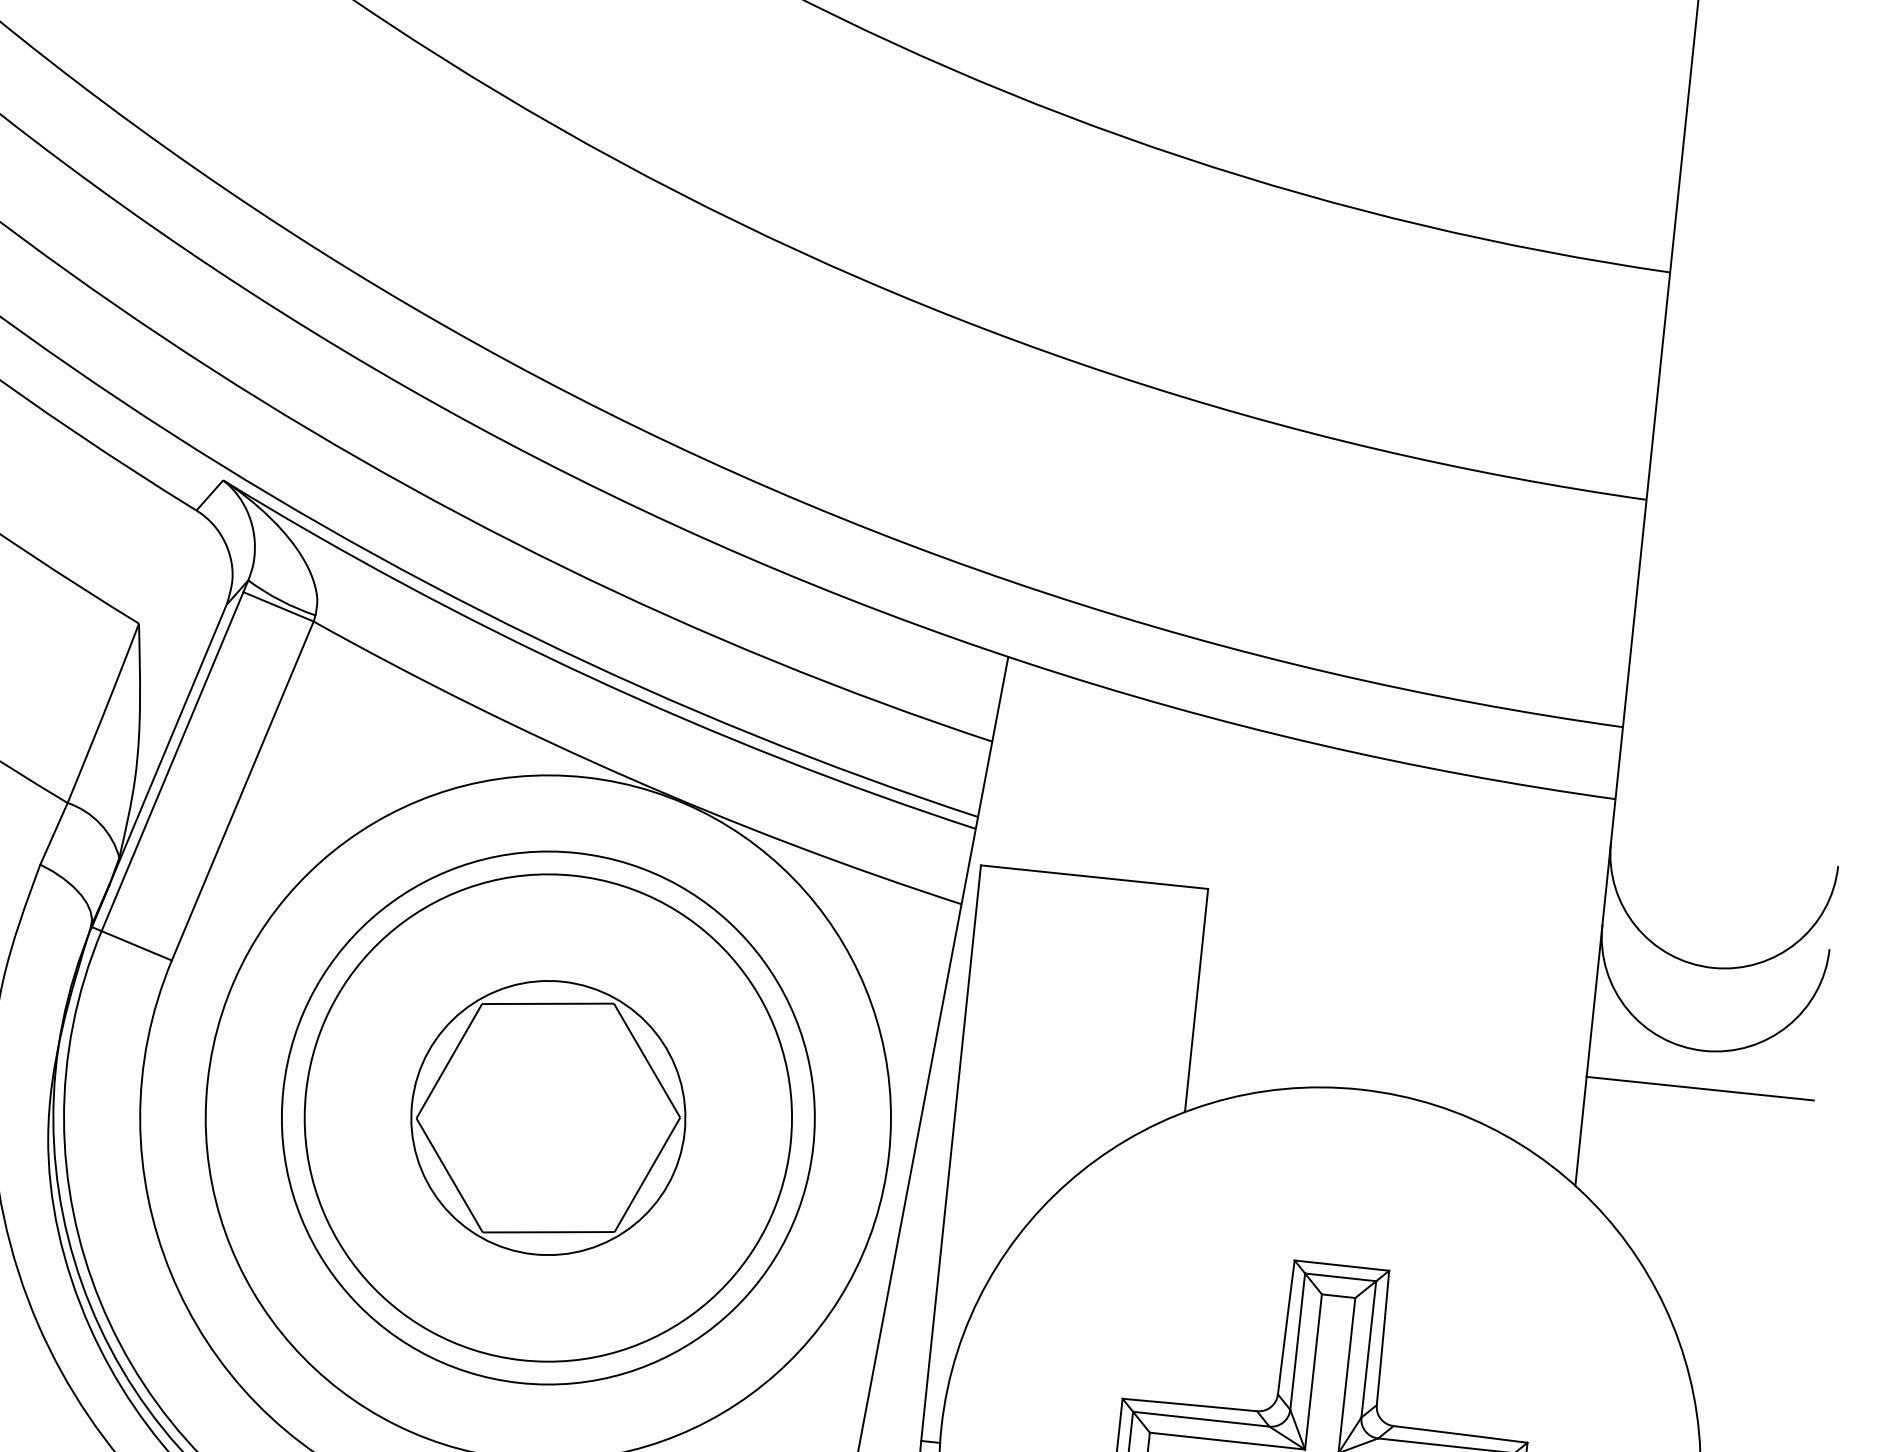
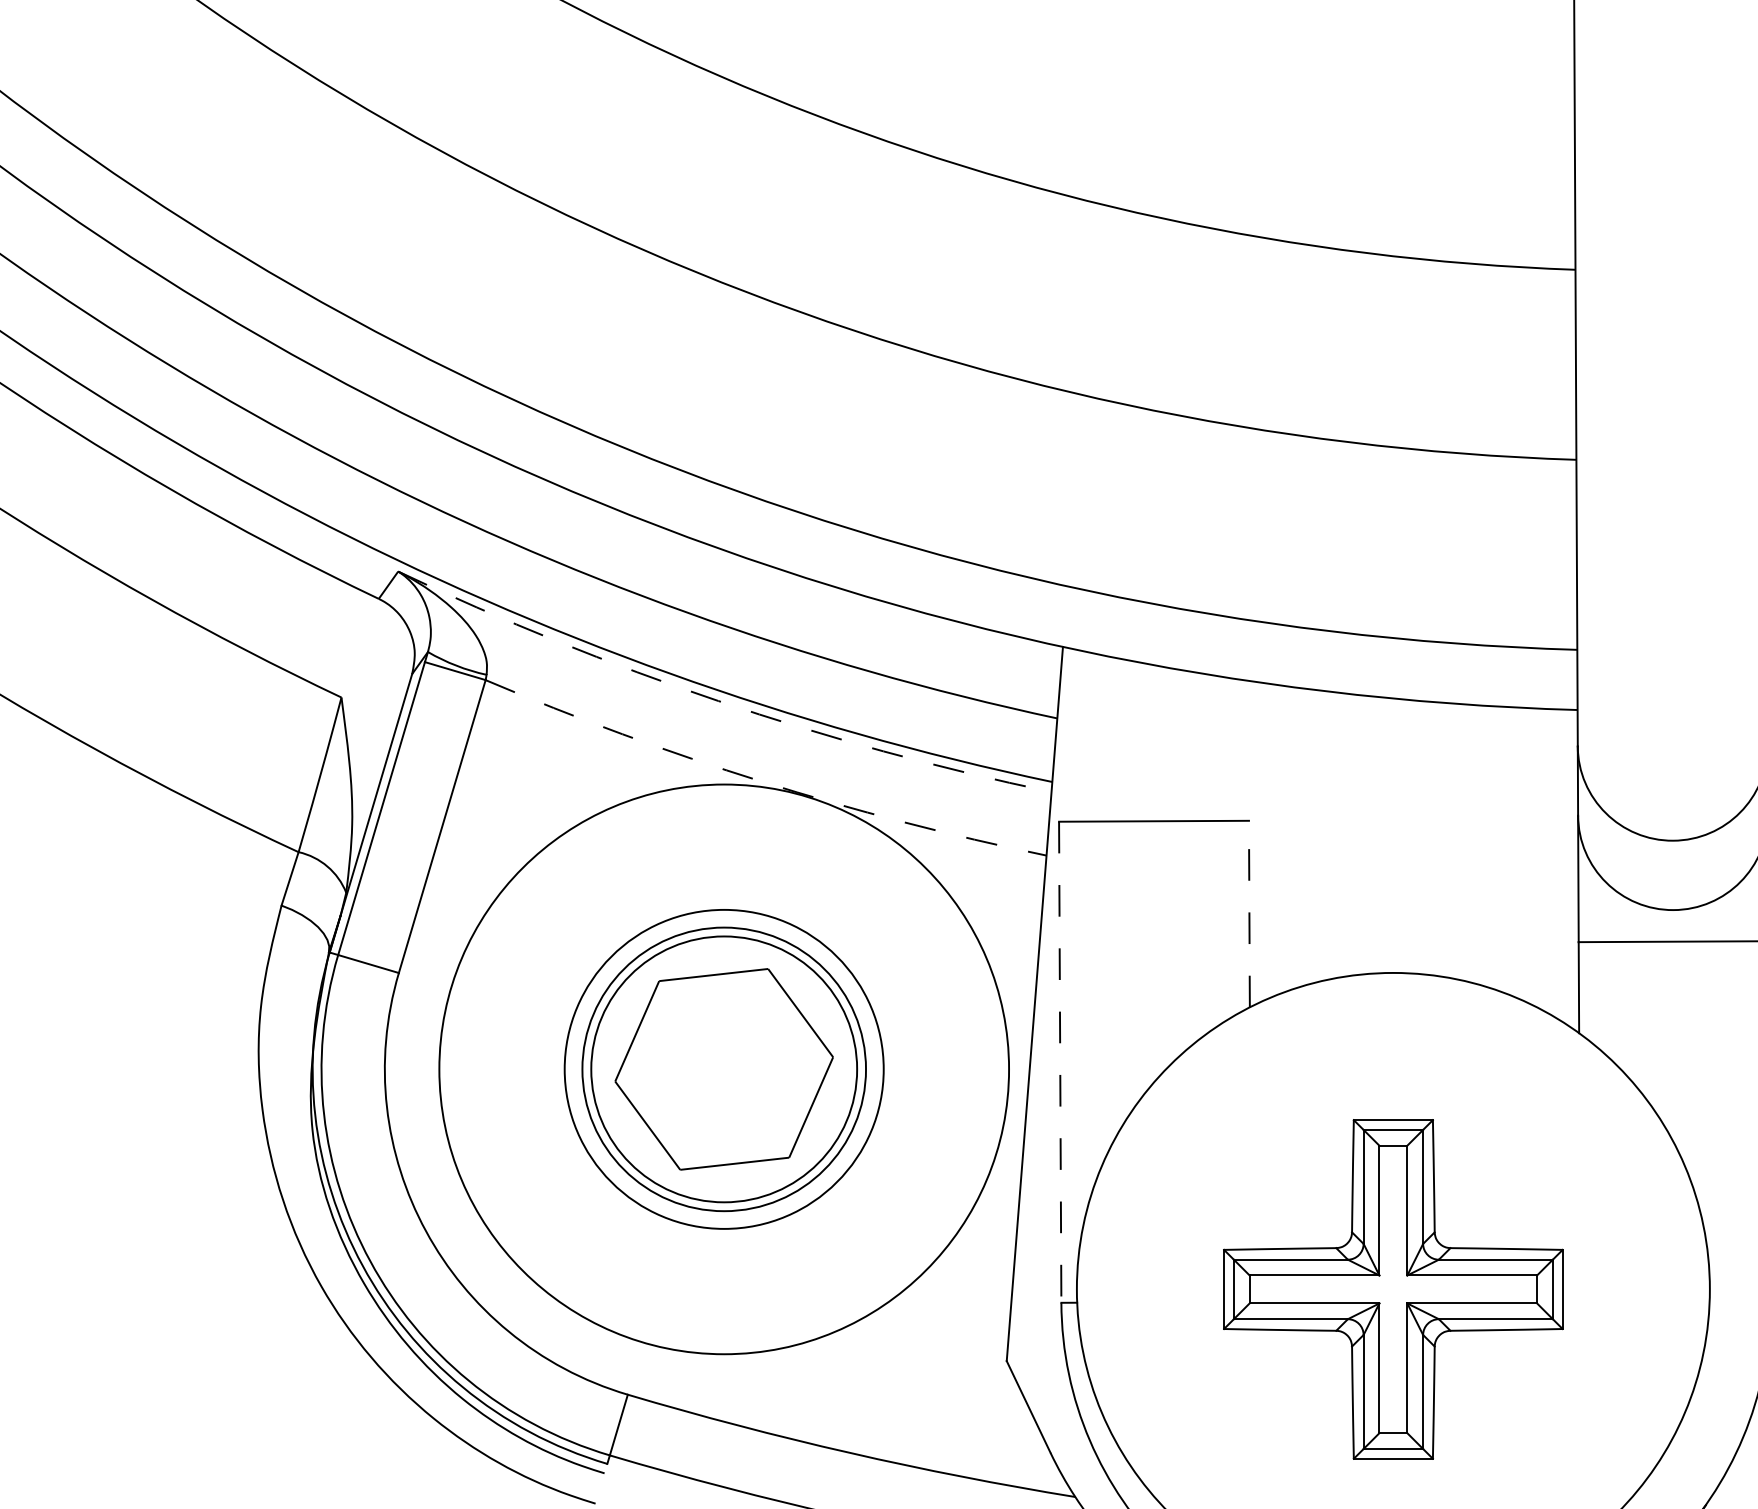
arc: (589, 677) -> (718, 701), solid -> dashed
arc: (630, 778) -> (761, 781), solid -> dashed
line: (1196, 999) -> (1249, 913), solid -> dashed
circle: (547, 1116) -> (723, 1068), size x0.6
circle: (547, 1116) -> (723, 1068), size x0.7
circle: (548, 1118) -> (724, 1069), size x1.4
line: (951, 1153) -> (1060, 1062), solid -> dashed

